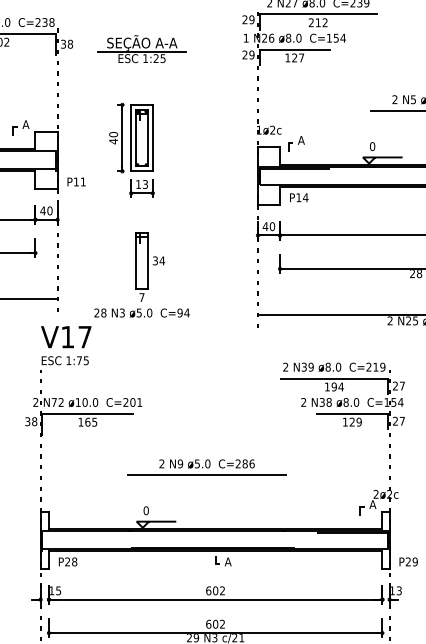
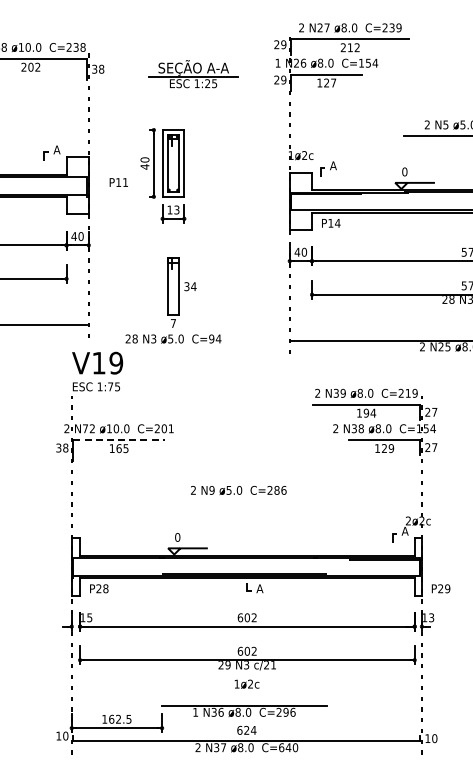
part: (142, 49) -> (193, 74), moved
text: (76, 181) -> (118, 182), moved
text: (85, 336) -> (116, 362), V17 -> V19
line: (88, 414) -> (119, 440), solid -> dashed
line: (206, 474) -> (238, 501), removed

